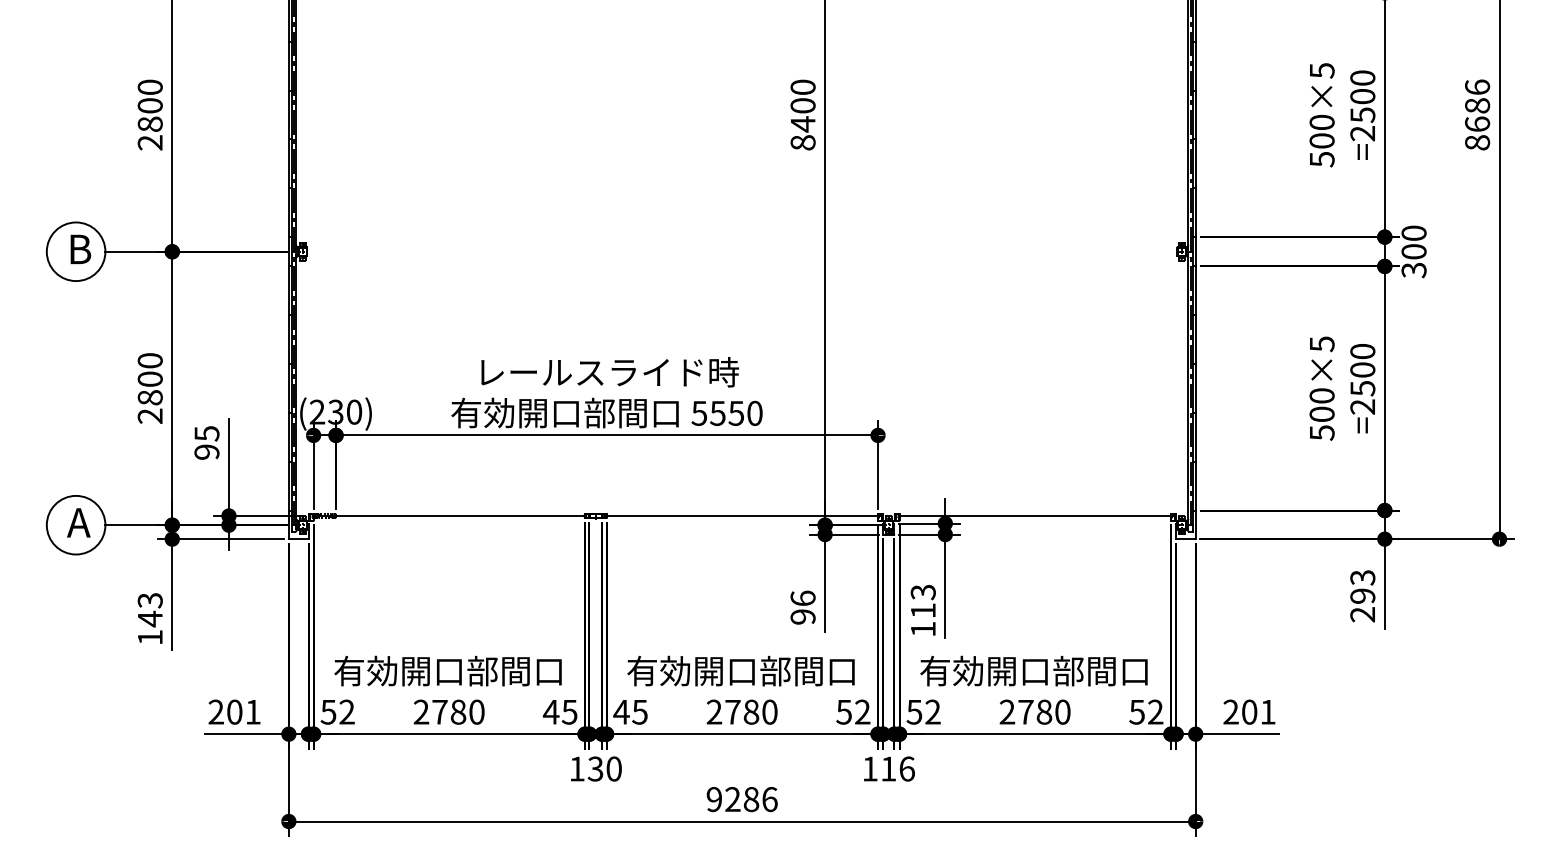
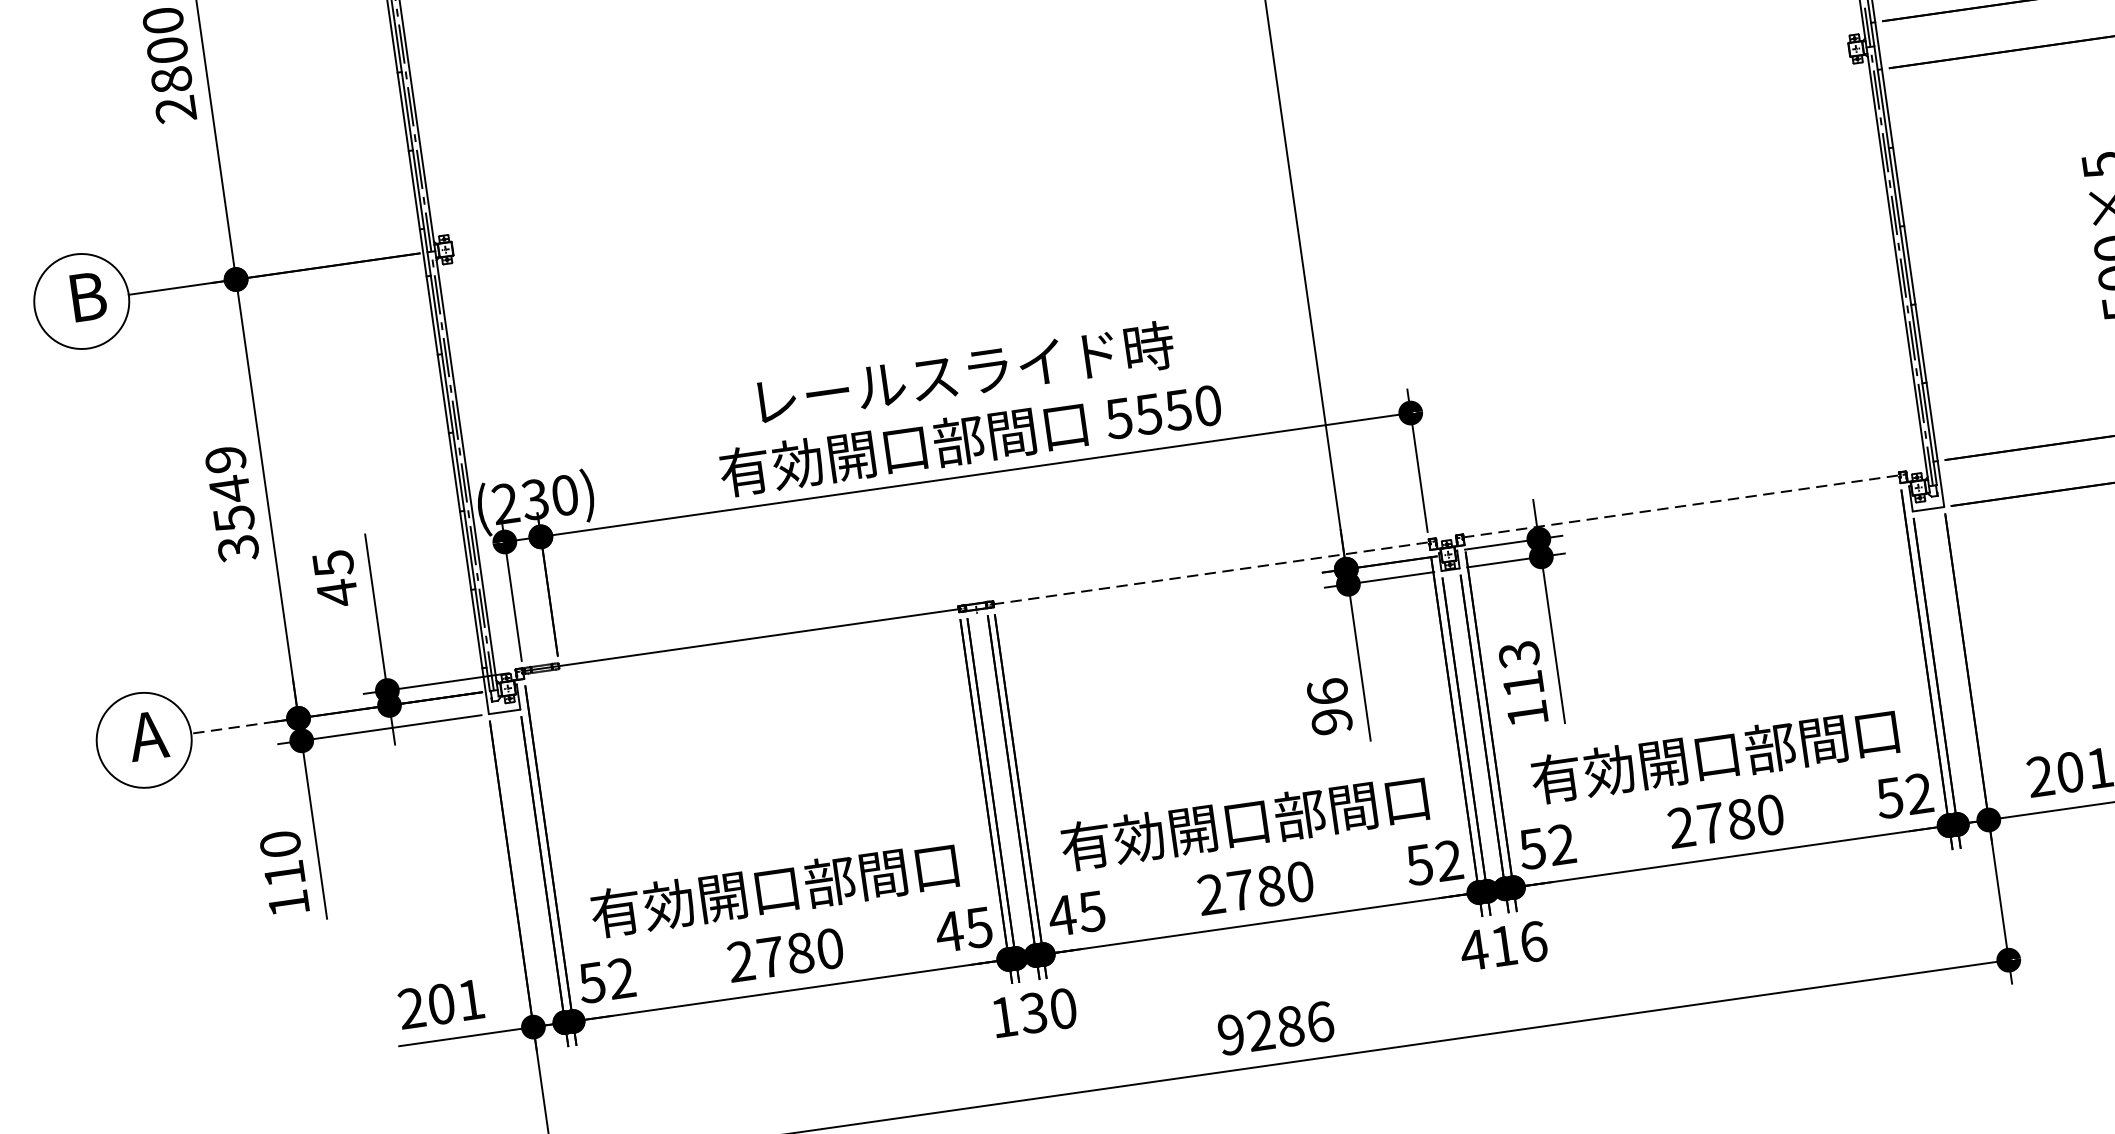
text: (149, 388) -> (230, 504), 2800 -> 3549
text: (206, 452) -> (336, 593), 95 -> 45
line: (742, 515) -> (1211, 572), solid -> dashed
line: (1035, 515) -> (1681, 505), solid -> dashed
line: (131, 525) -> (233, 728), solid -> dashed
text: (149, 610) -> (281, 860), 143 -> 110
text: (869, 768) -> (1473, 949), 116 -> 416

